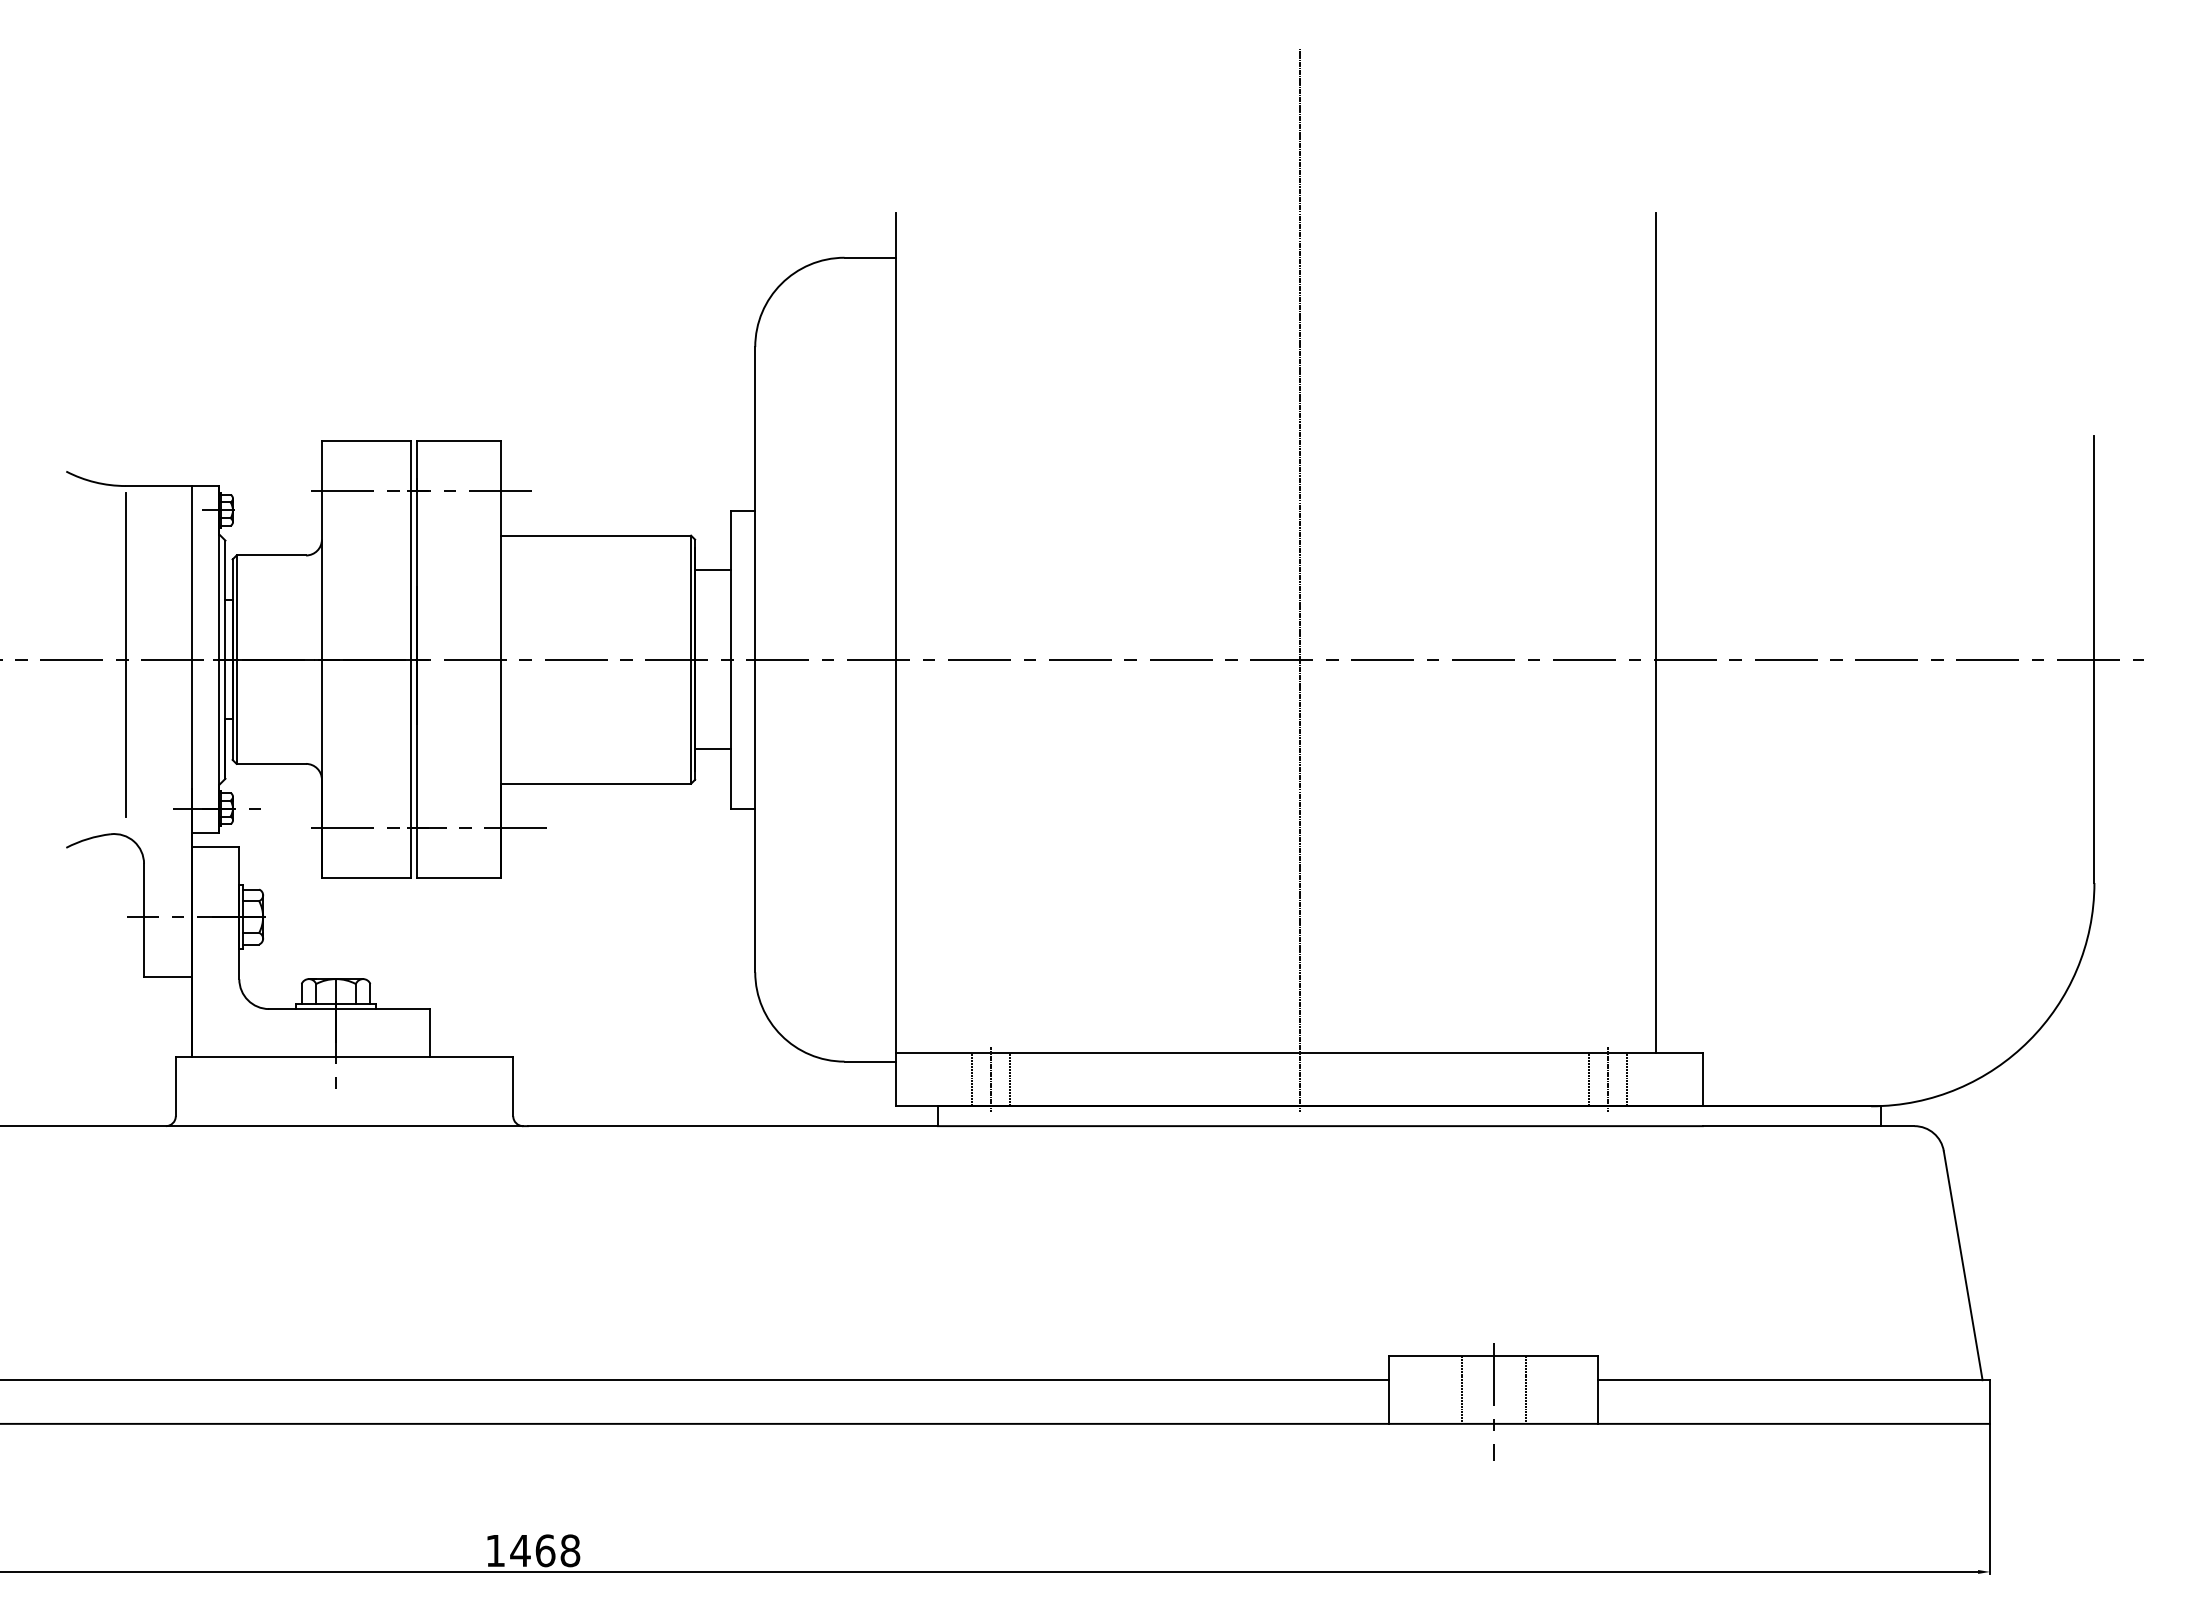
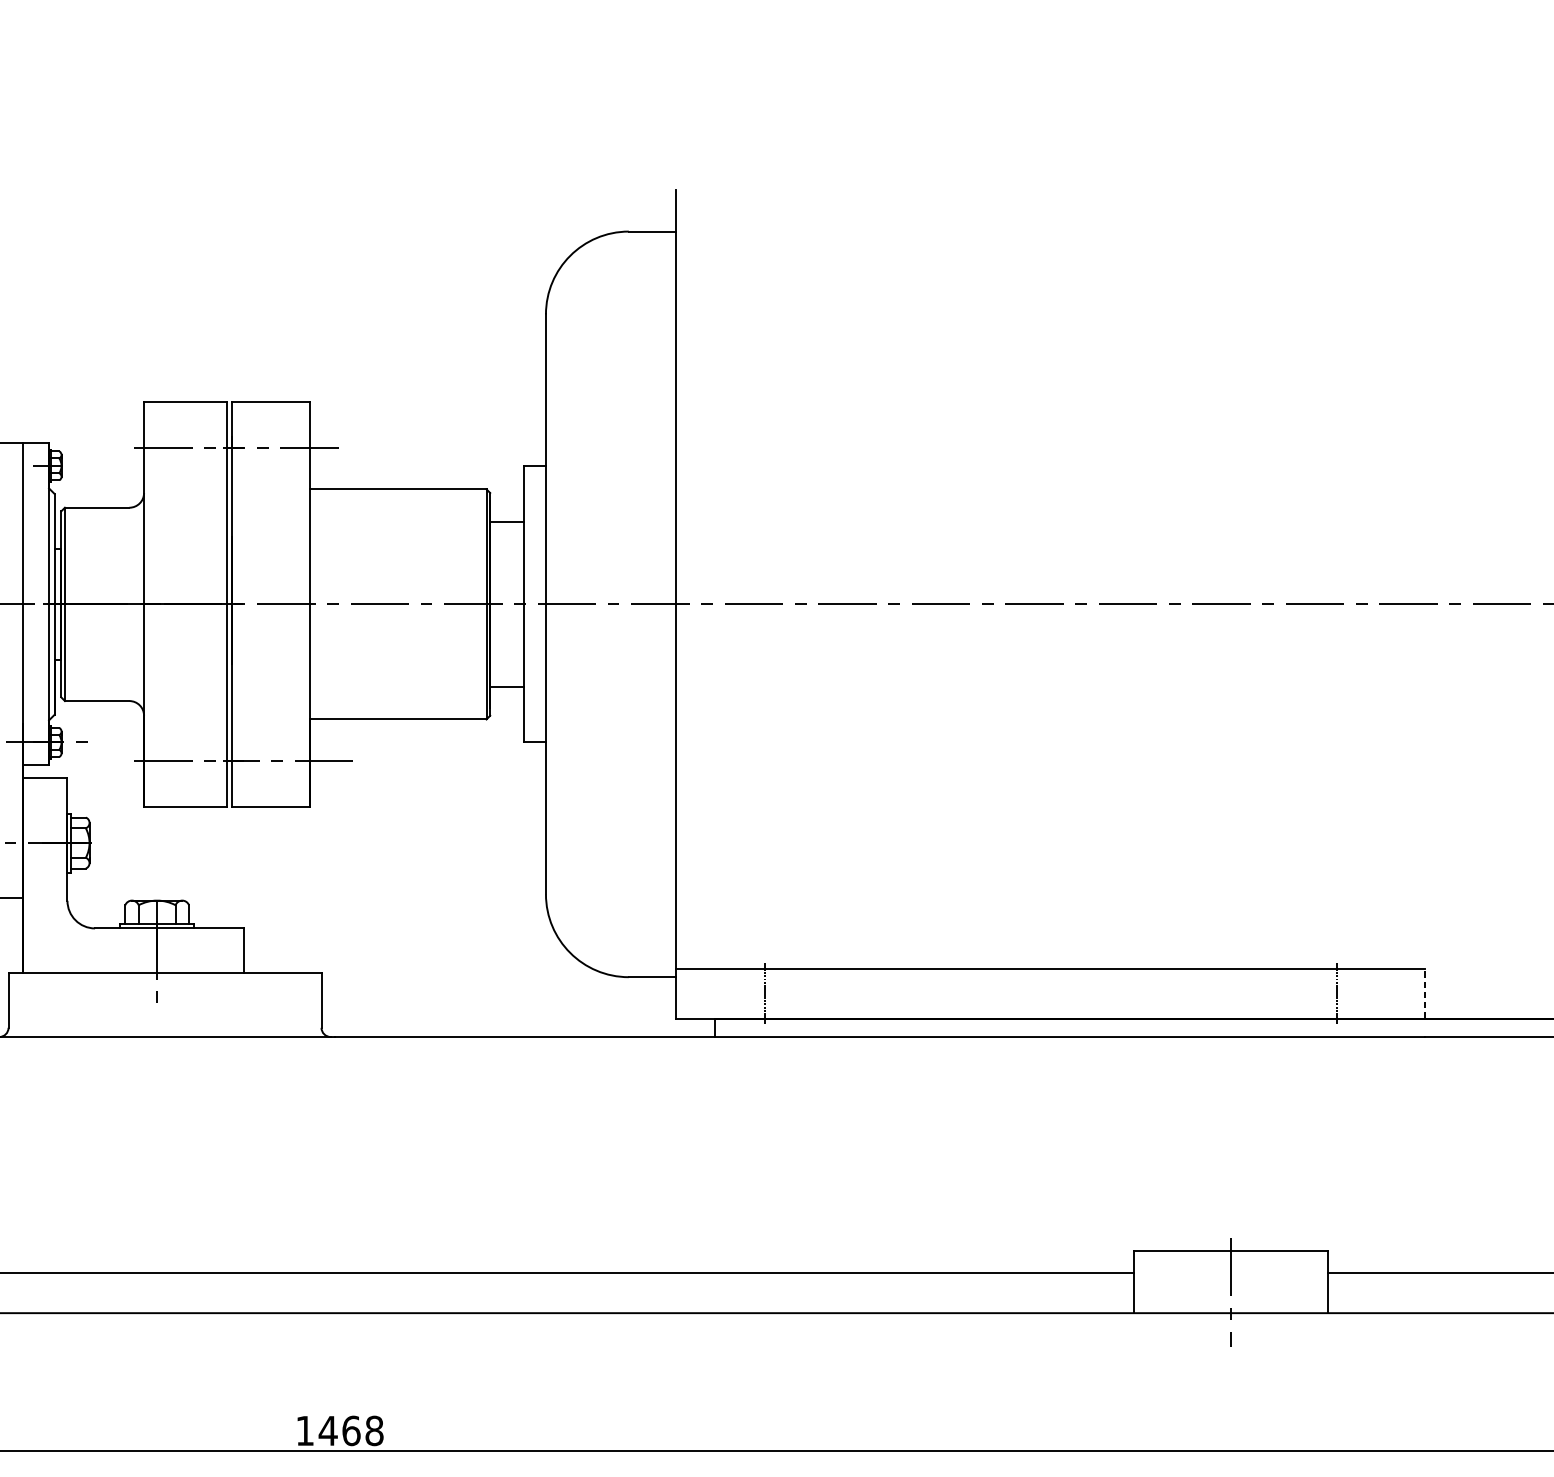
line: (1299, 580) -> (1050, 530), removed
line: (1656, 632) -> (1381, 579), removed
line: (971, 1079) -> (746, 993), removed
line: (1009, 1079) -> (781, 993), removed
line: (1589, 1079) -> (1319, 993), removed
line: (1627, 1079) -> (1354, 993), removed
line: (1703, 1079) -> (1425, 993), solid -> dashed
line: (1461, 1389) -> (1201, 1281), removed
line: (1525, 1389) -> (1260, 1281), removed

